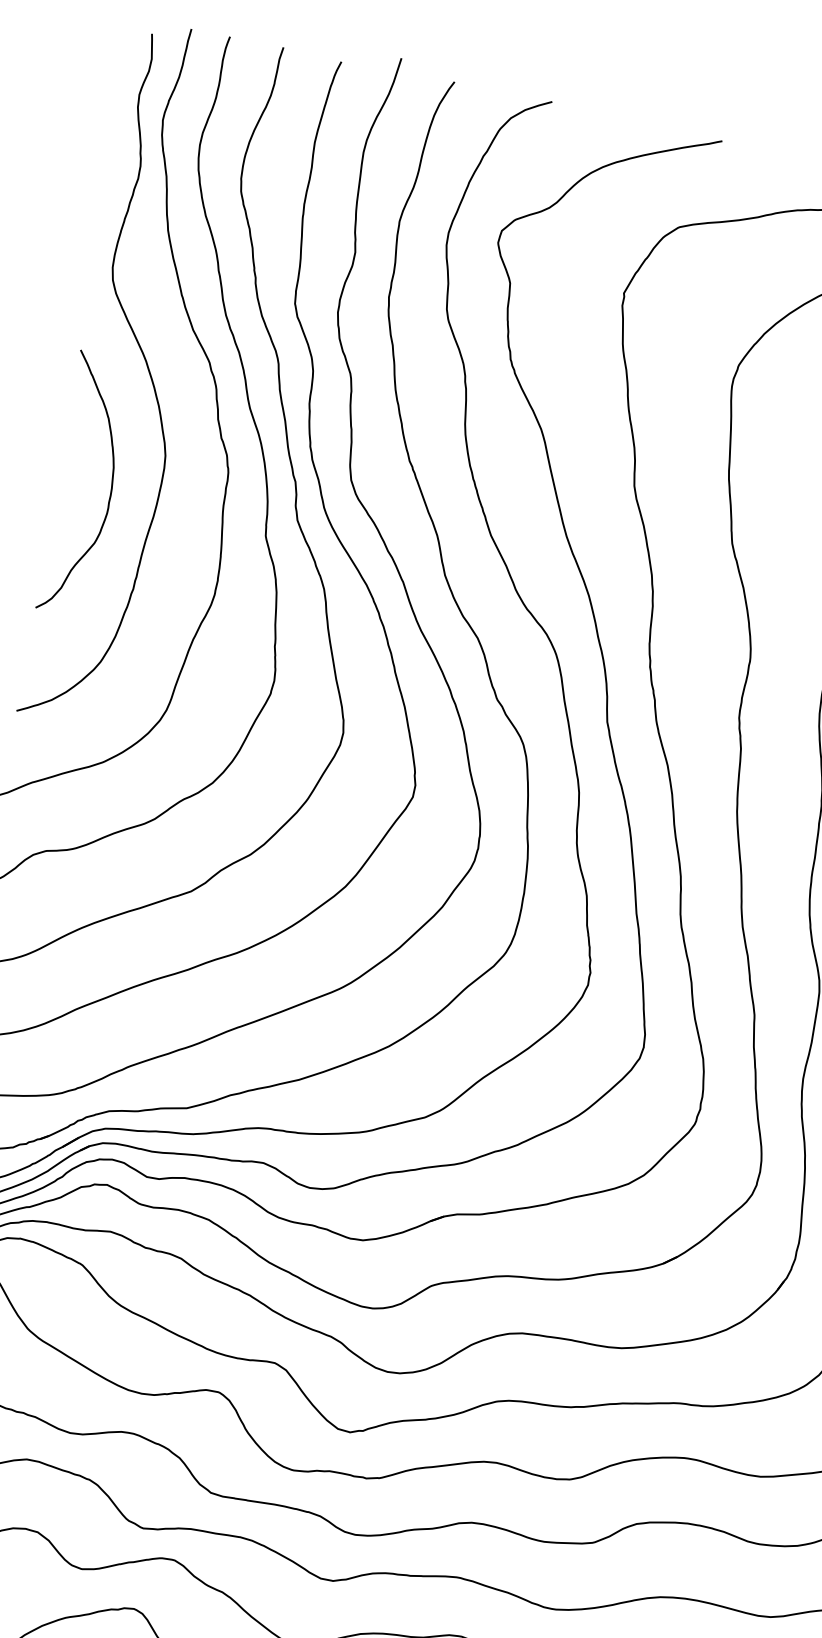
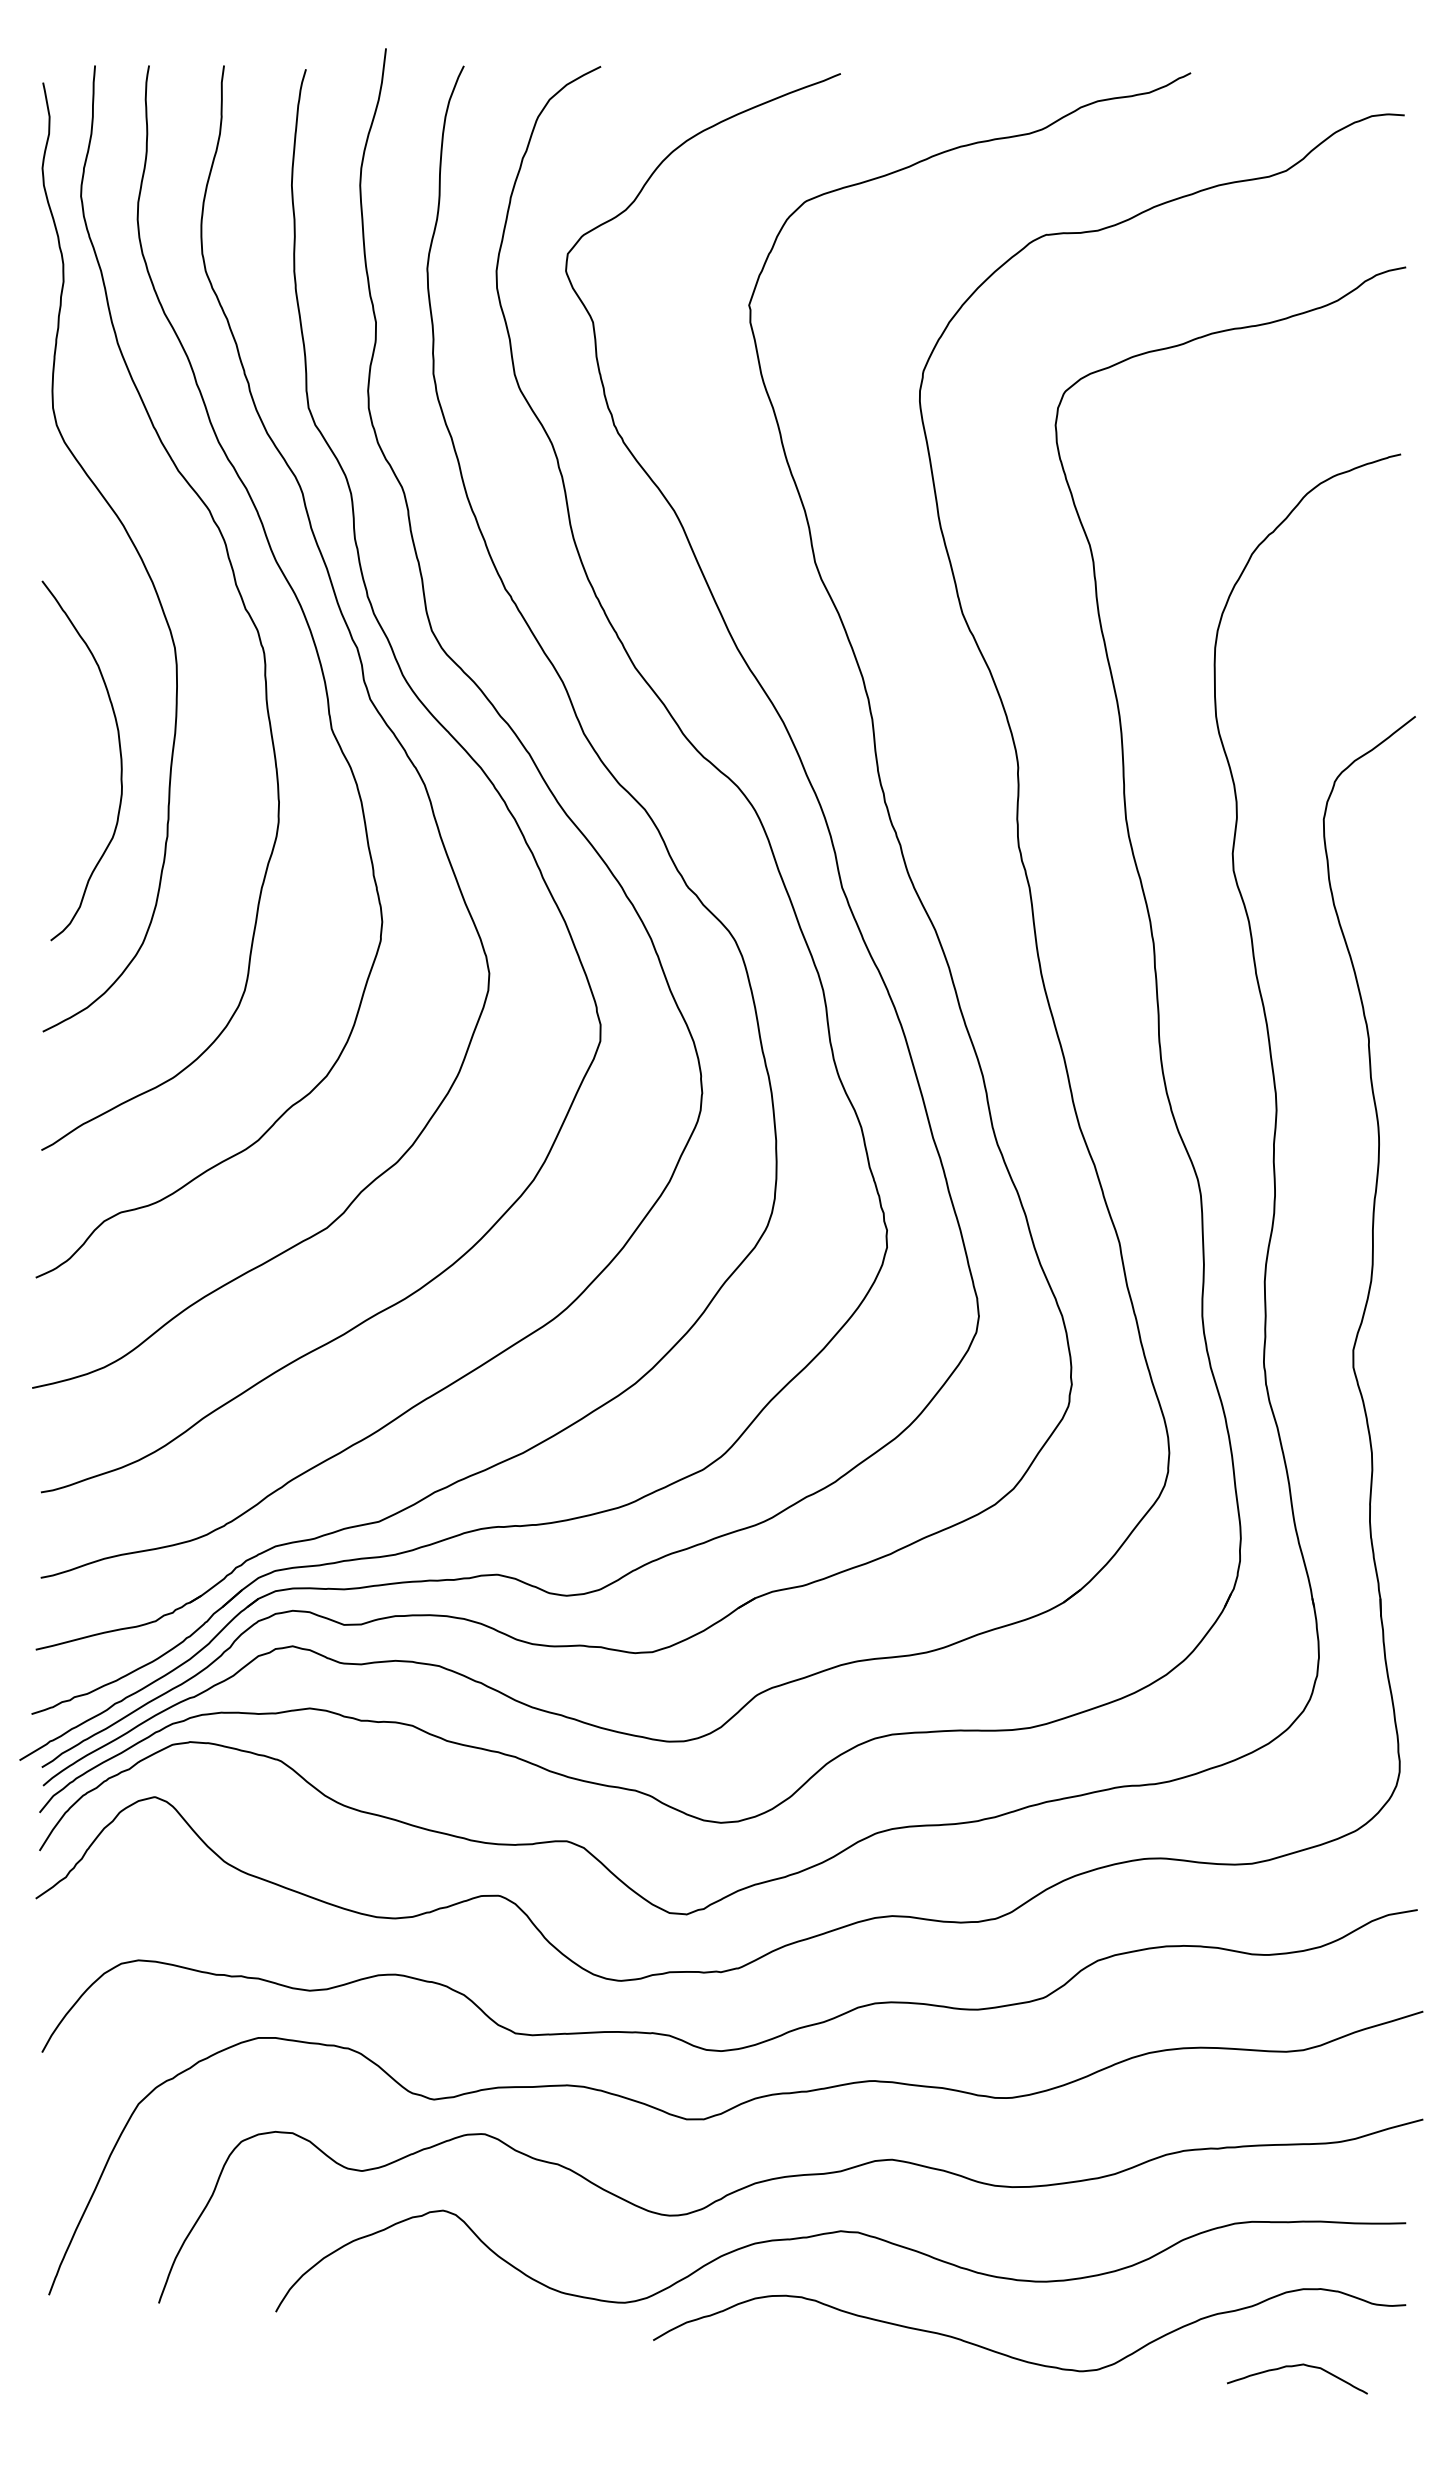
curve: (111, 484) -> (119, 753), moved

